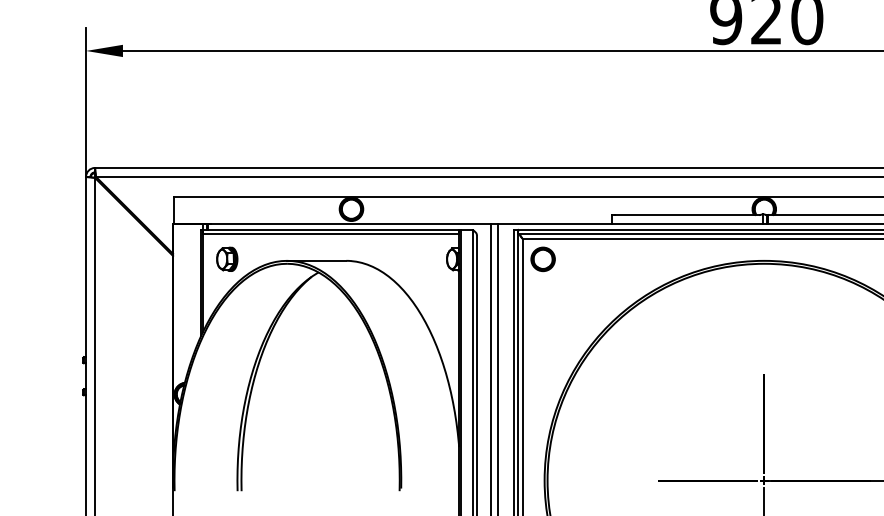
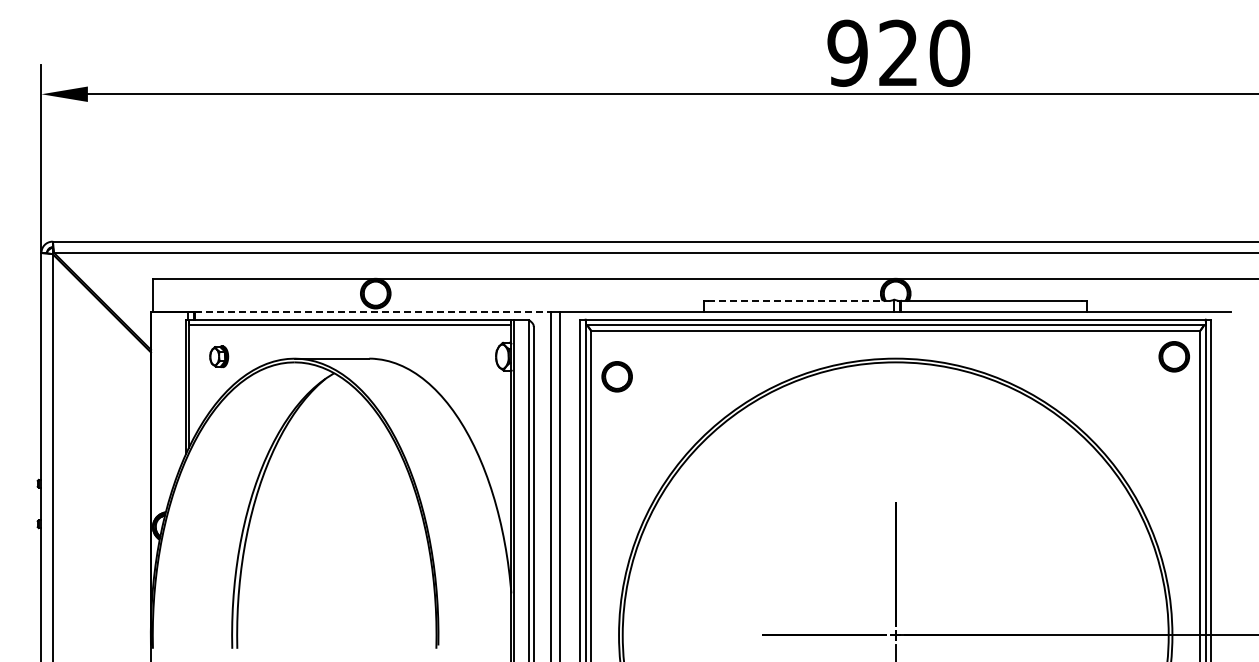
line: (687, 214) -> (799, 300), solid -> dashed
line: (349, 224) -> (373, 312), solid -> dashed
part: (226, 259) -> (218, 356), size x0.7
part: (542, 259) -> (616, 376), moved

